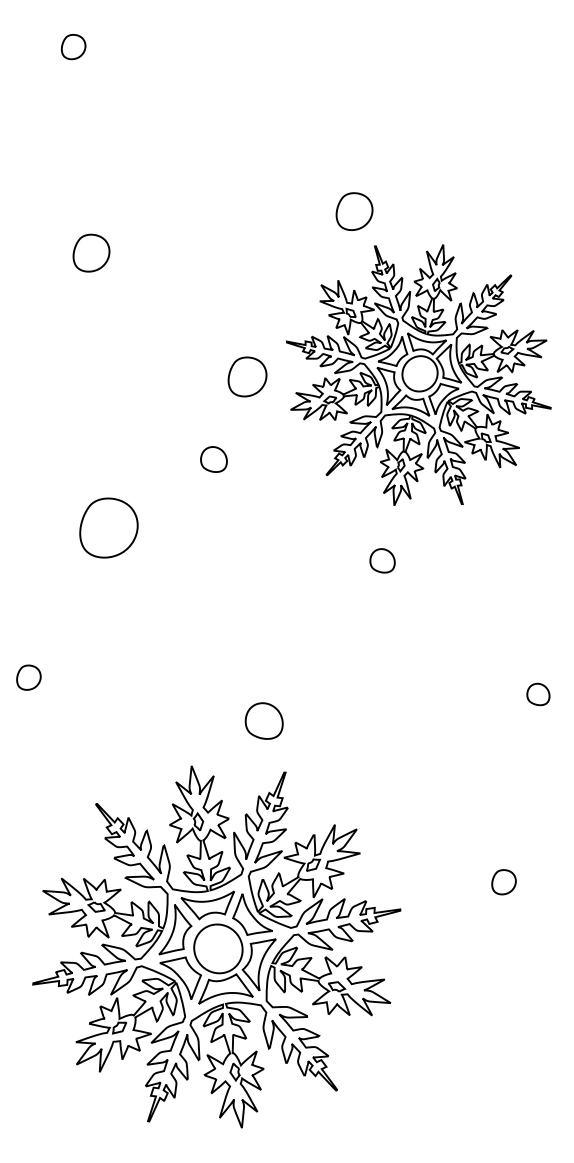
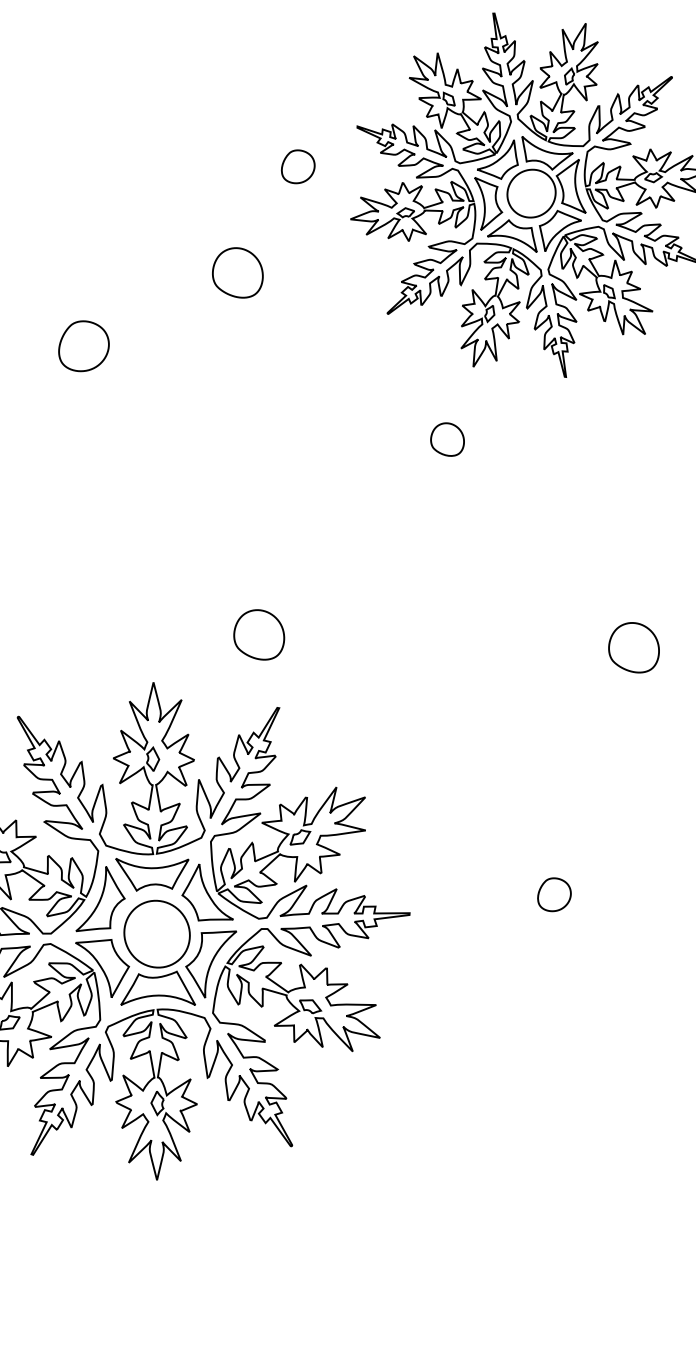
part: (247, 376) -> (298, 166), size x0.62
part: (213, 459) -> (237, 272), size x1.43
part: (108, 527) -> (83, 345), size x0.62
part: (538, 694) -> (634, 647), size x1.67

